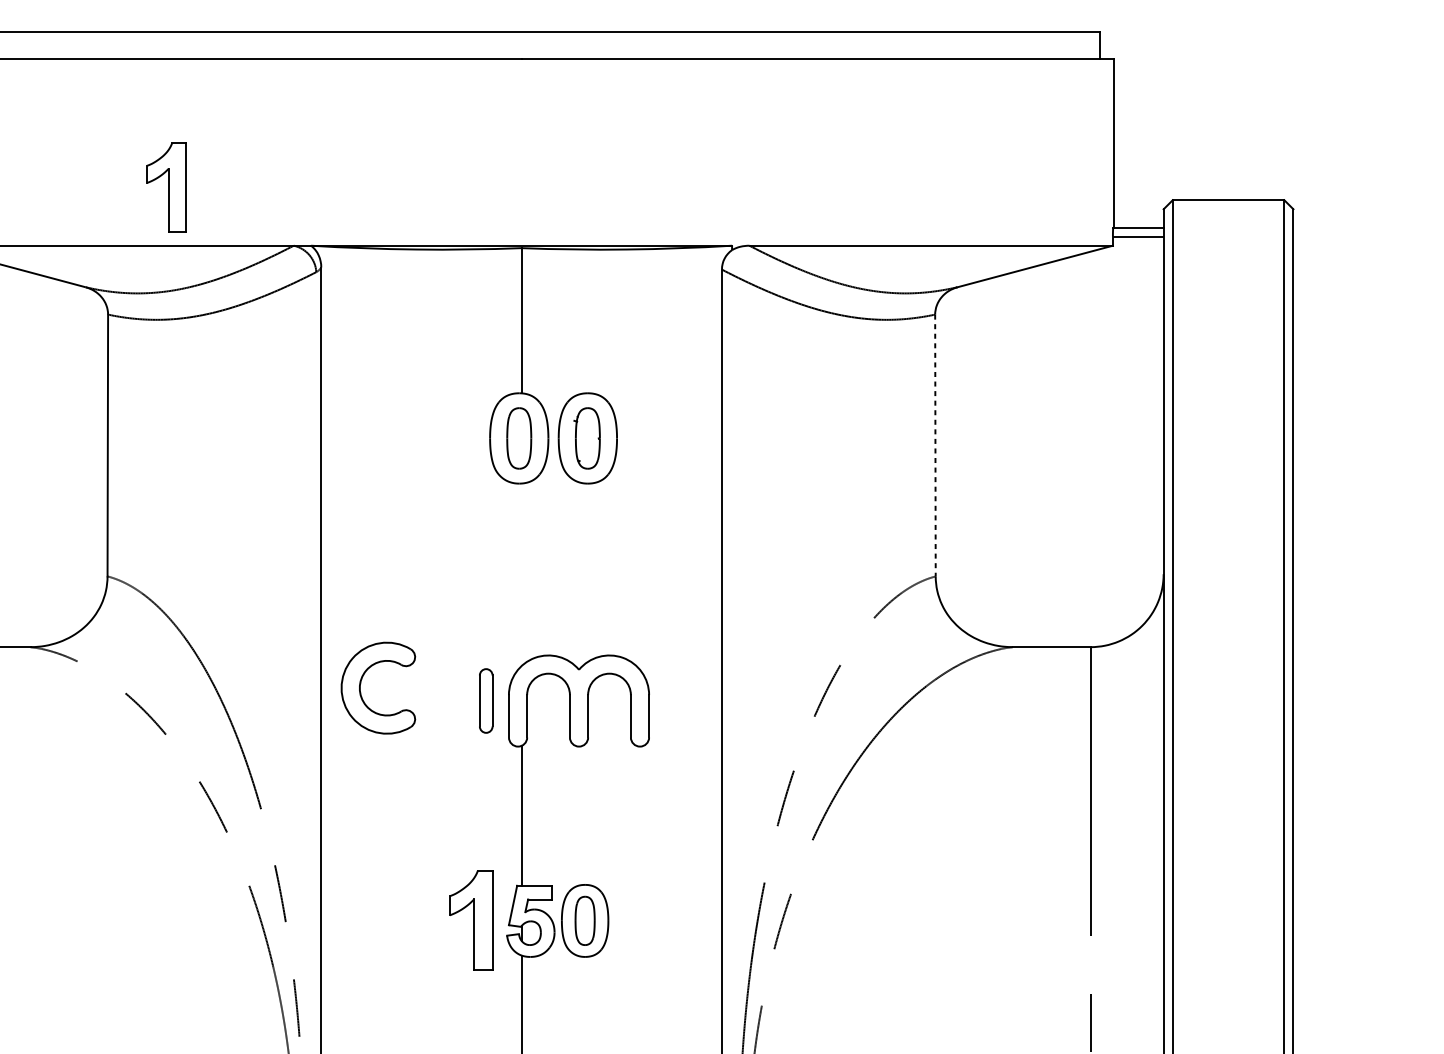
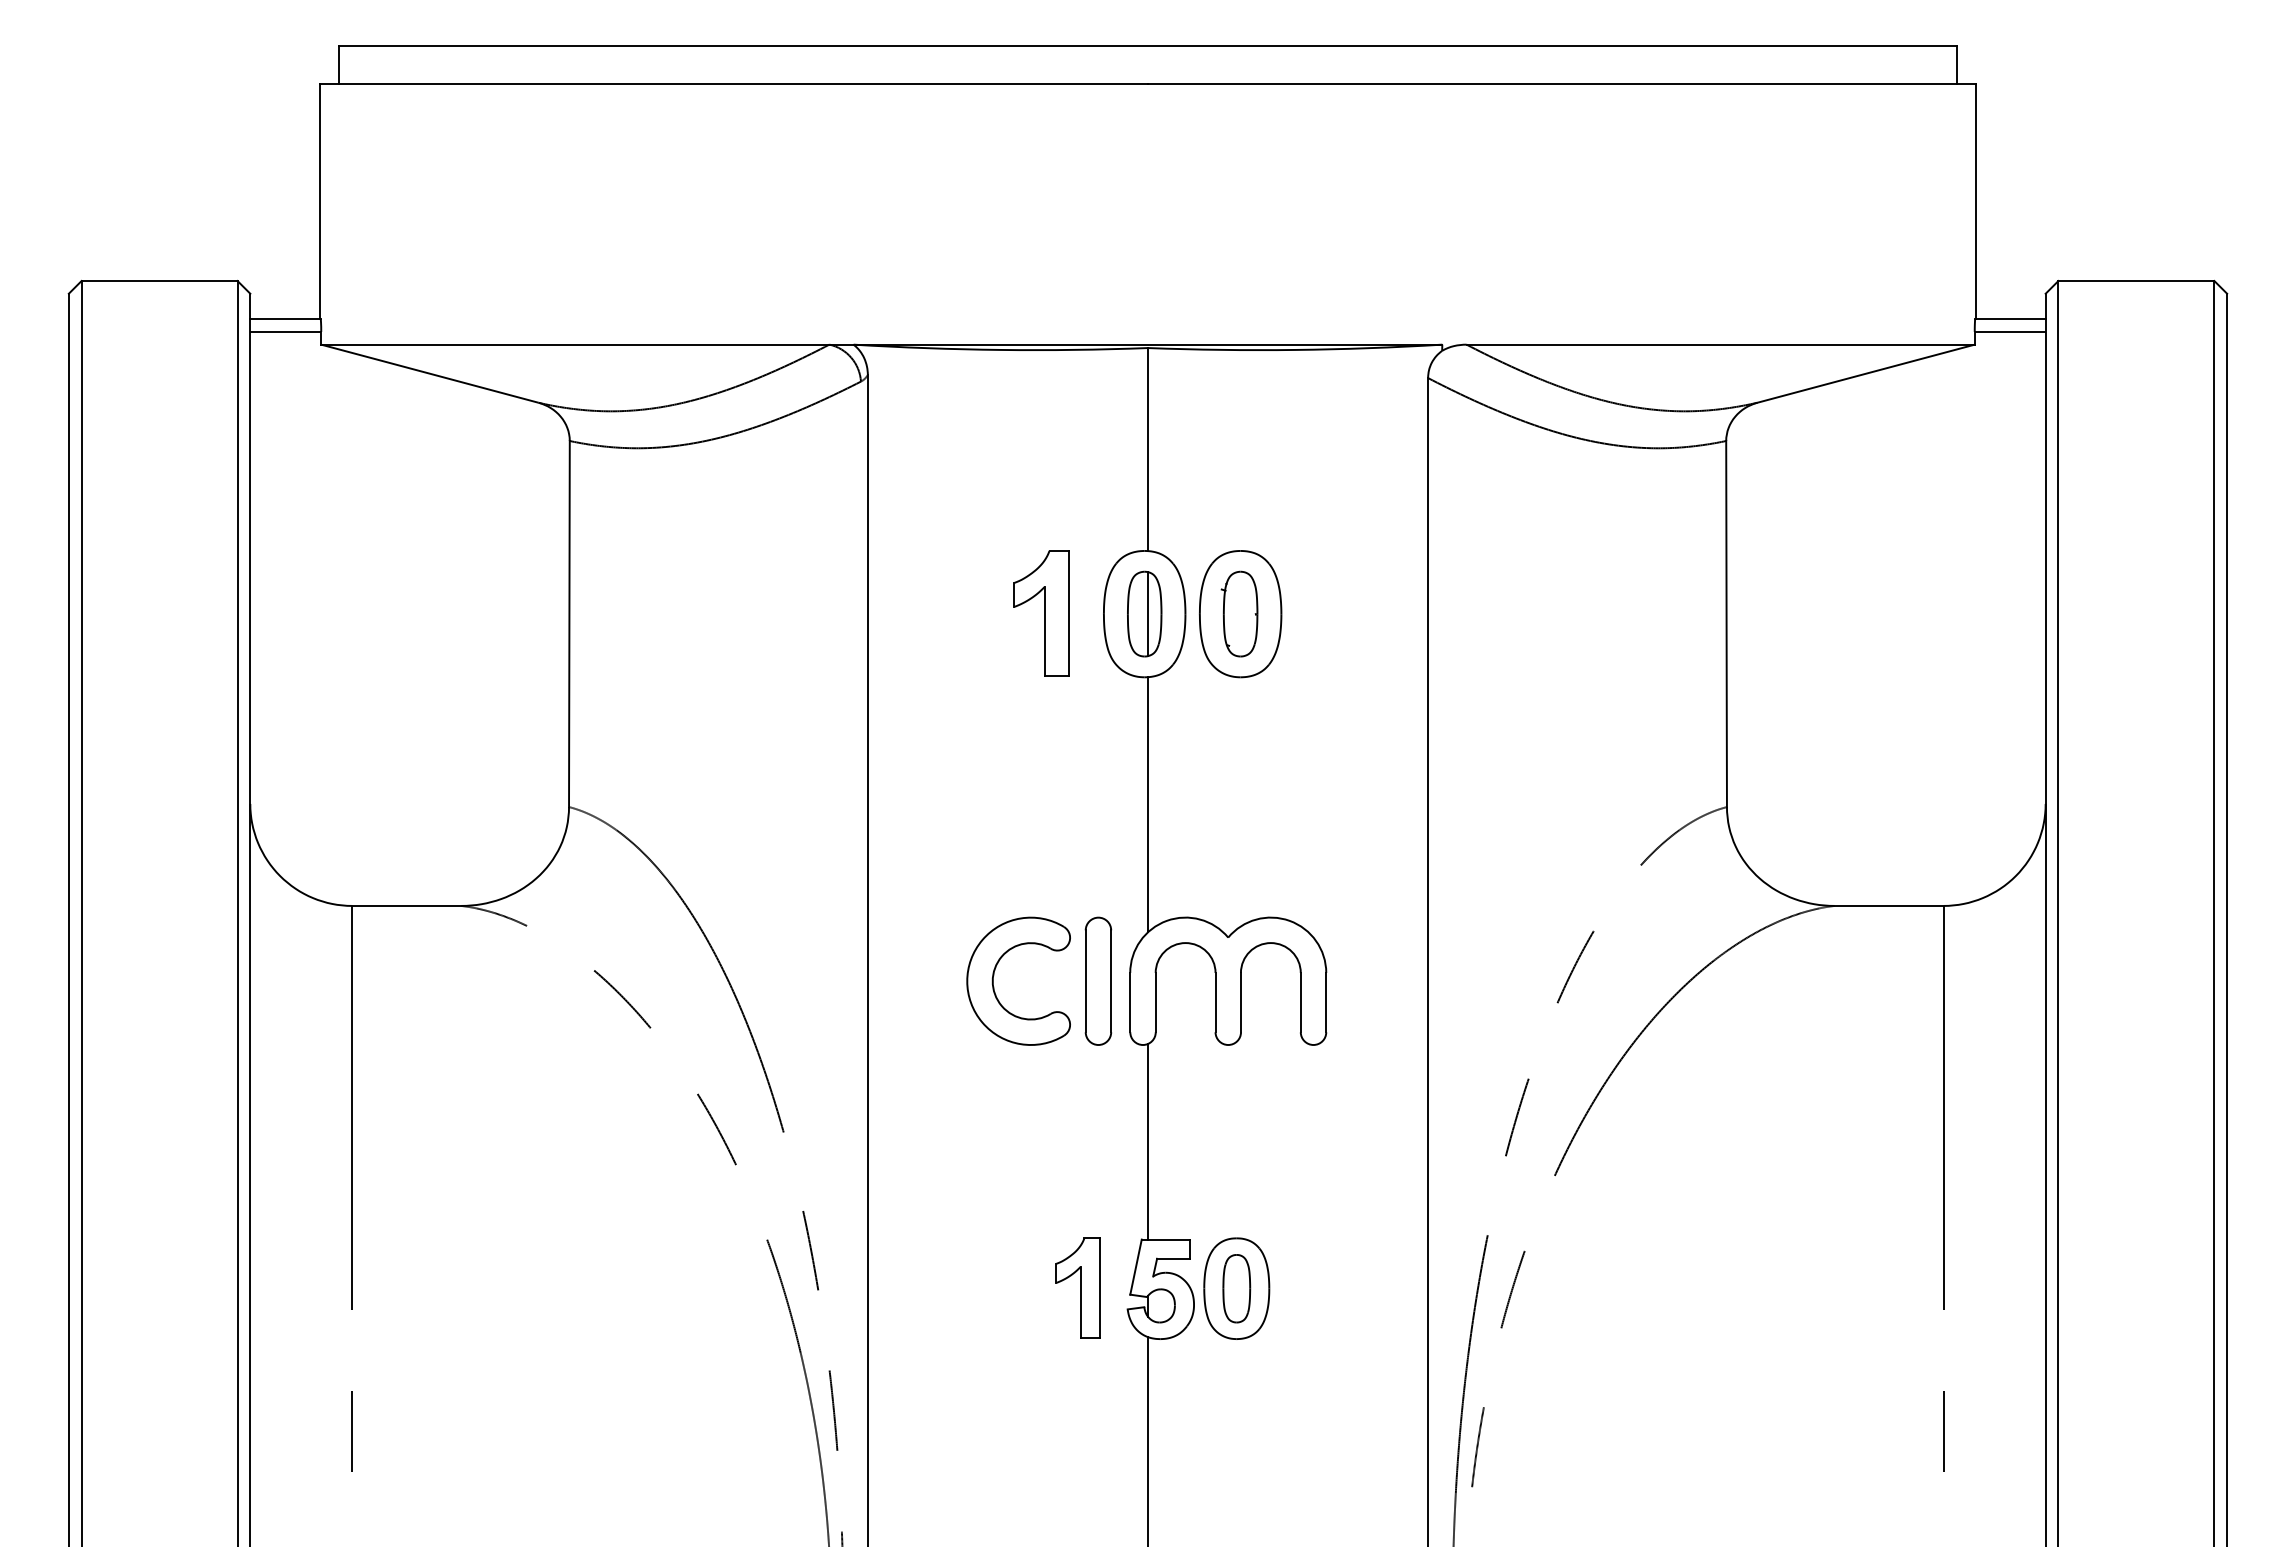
part: (166, 187) -> (1041, 613), moved
line: (521, 438) -> (1148, 614), added
line: (935, 445) -> (1726, 624), dashed -> solid
line: (521, 574) -> (1148, 804), added
part: (361, 684) -> (994, 975), moved
part: (486, 700) -> (1098, 980), size x1.43
part: (471, 920) -> (1077, 1287), size x0.71

